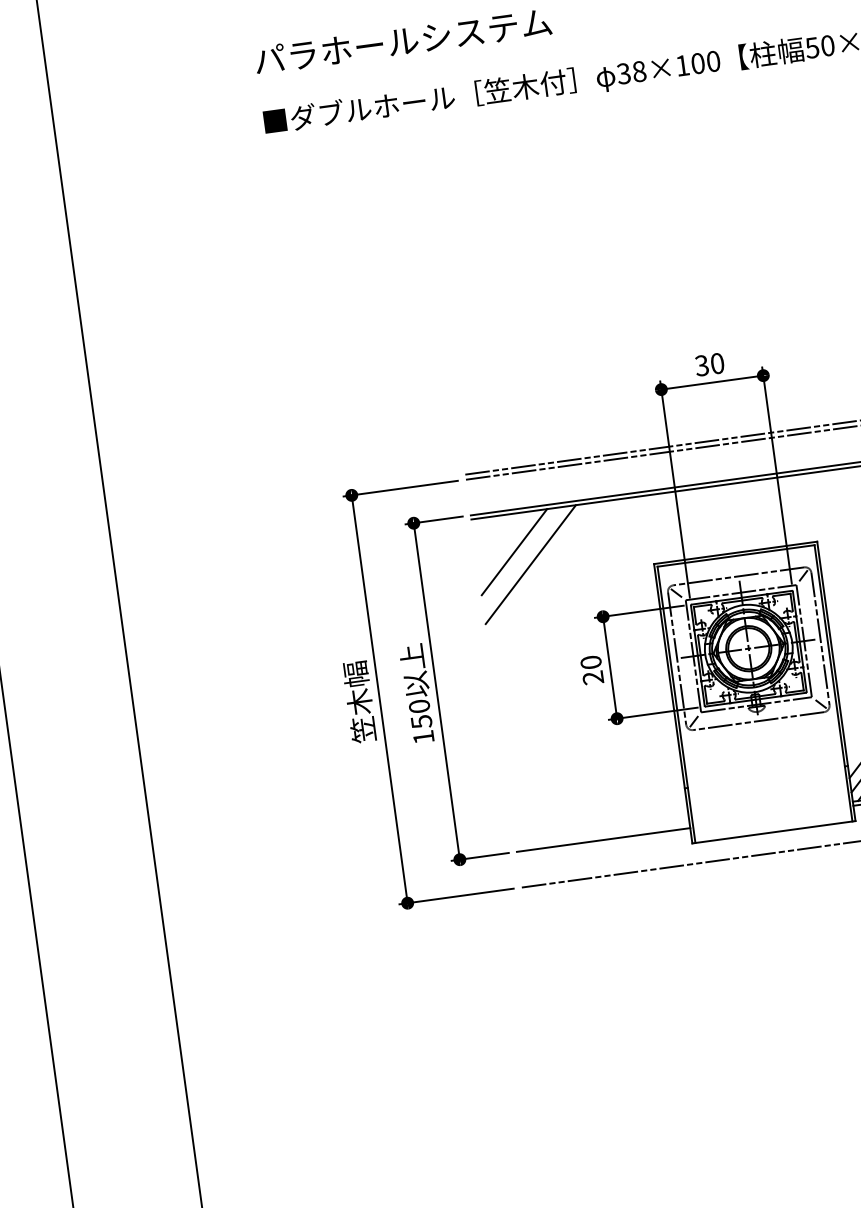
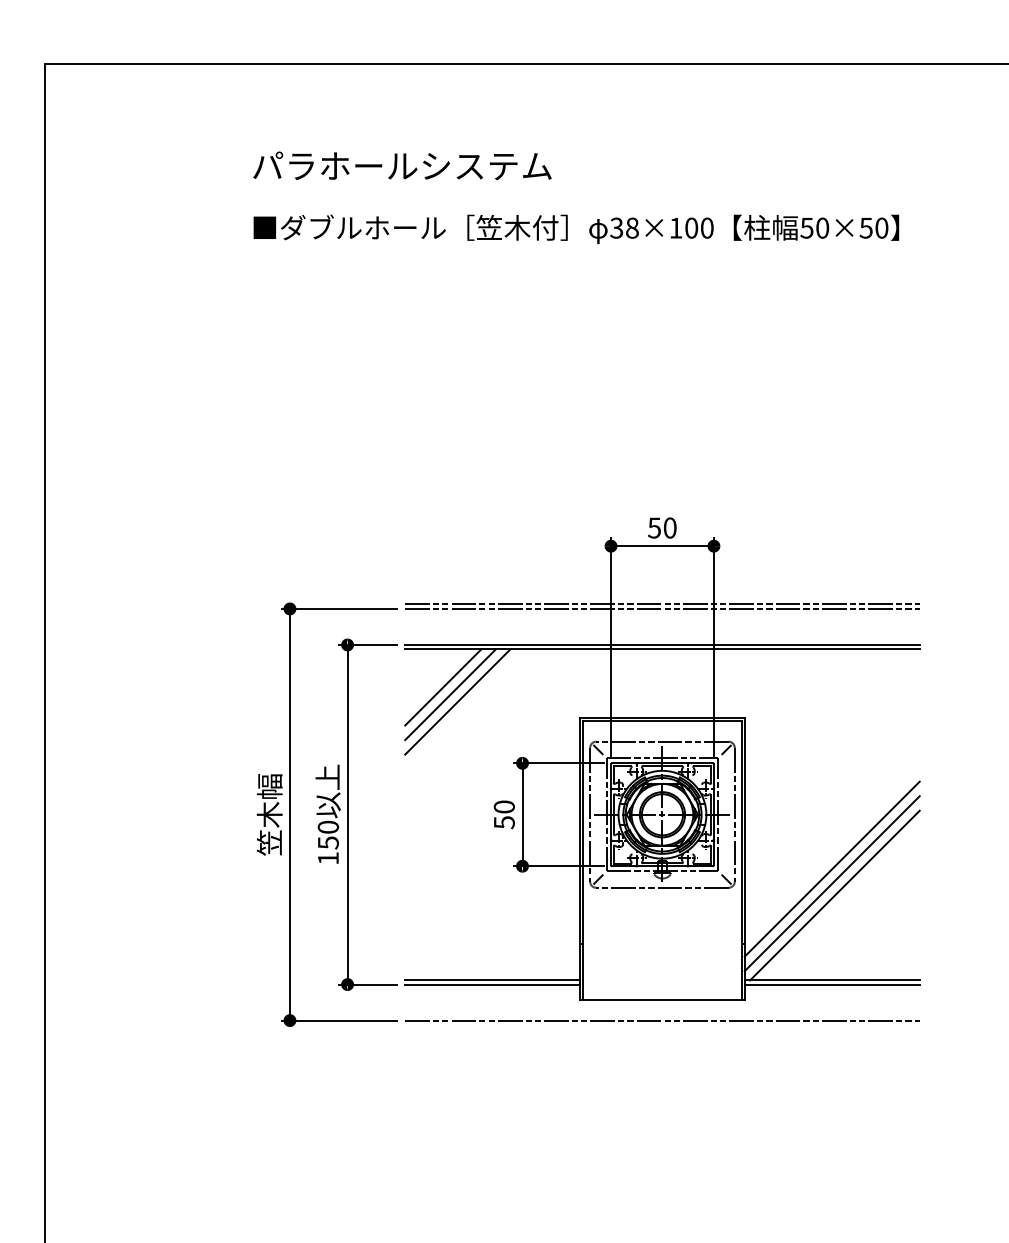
text: (701, 365) -> (654, 527), 30 -> 50
line: (522, 558) -> (450, 694), added
text: (592, 677) -> (503, 822), 20 -> 50
line: (602, 835) -> (492, 980), added

